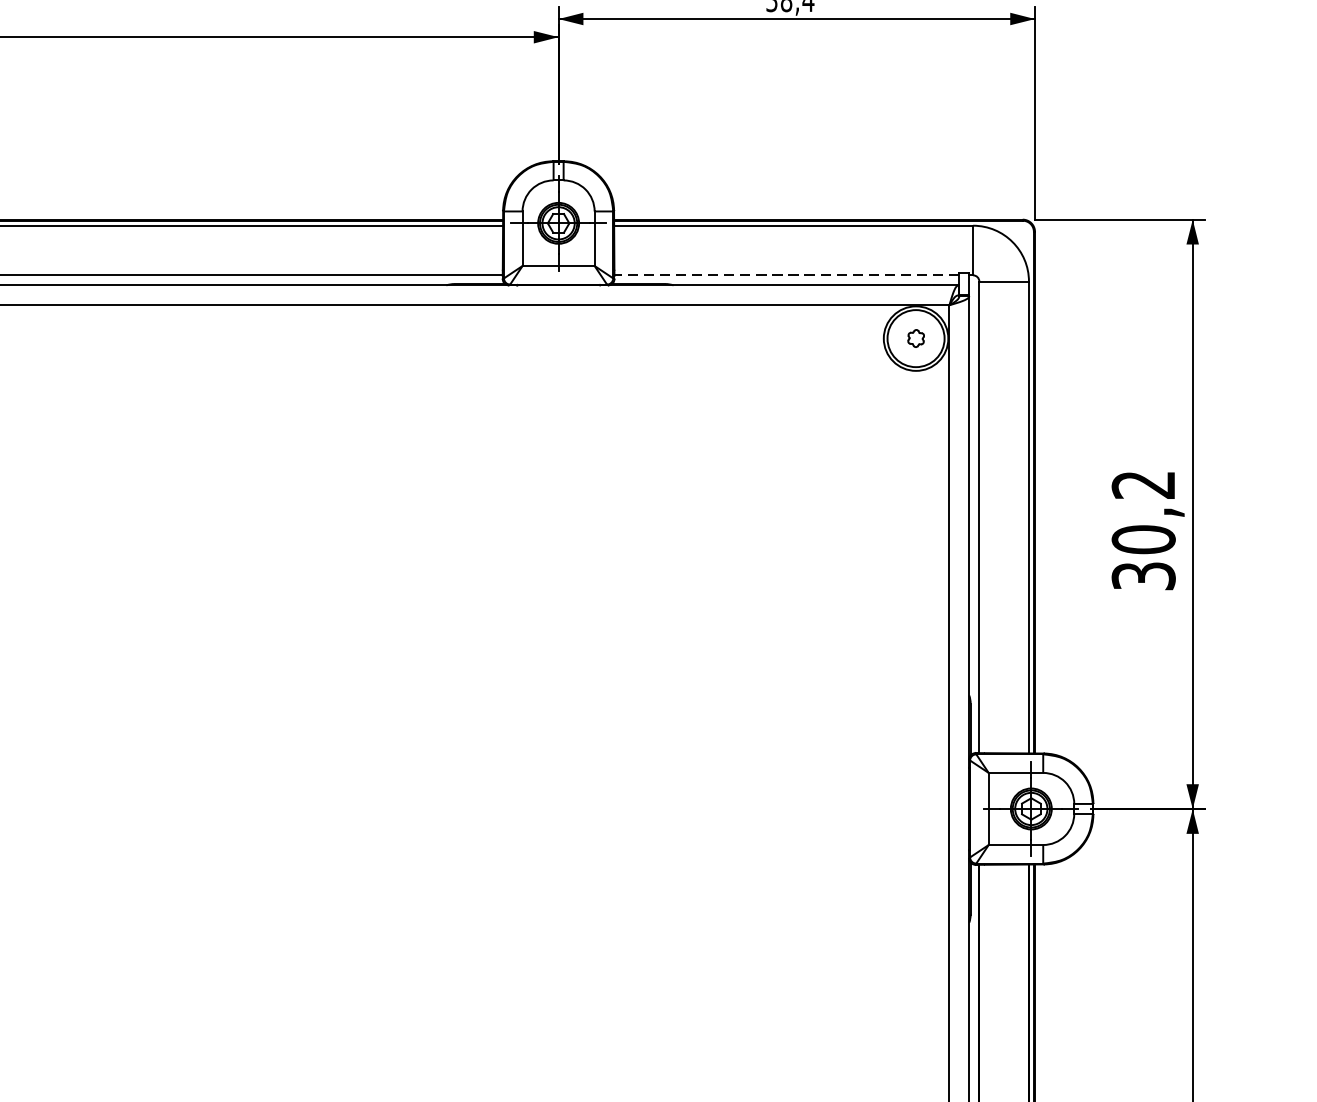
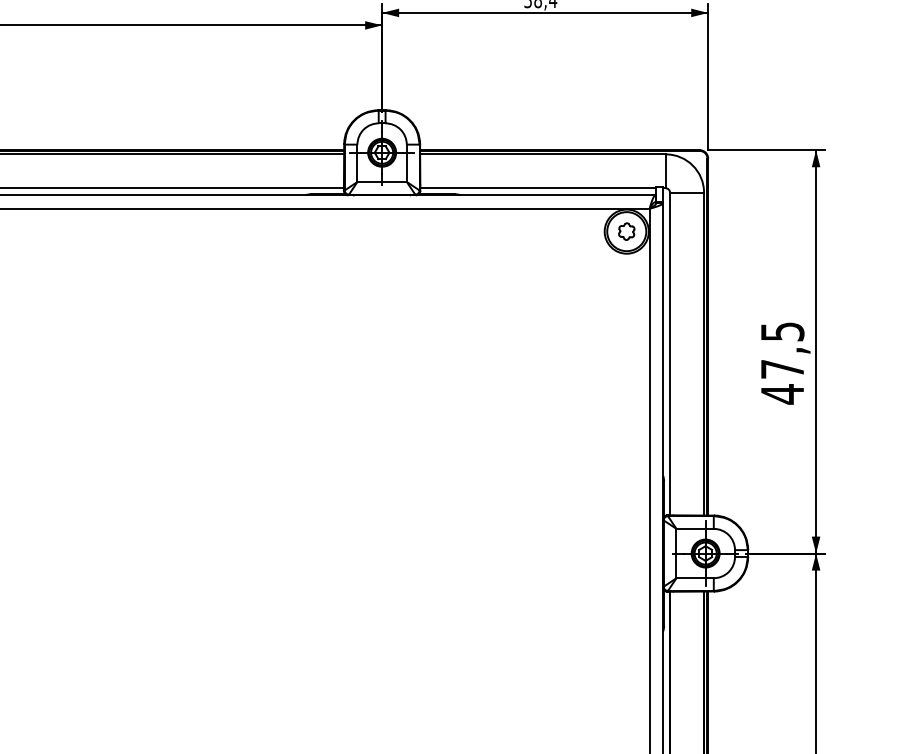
line: (785, 275) -> (537, 188), dashed -> solid
part: (915, 338) -> (626, 231), size x1.43
text: (1143, 531) -> (782, 363), 30,2 -> 47,5

